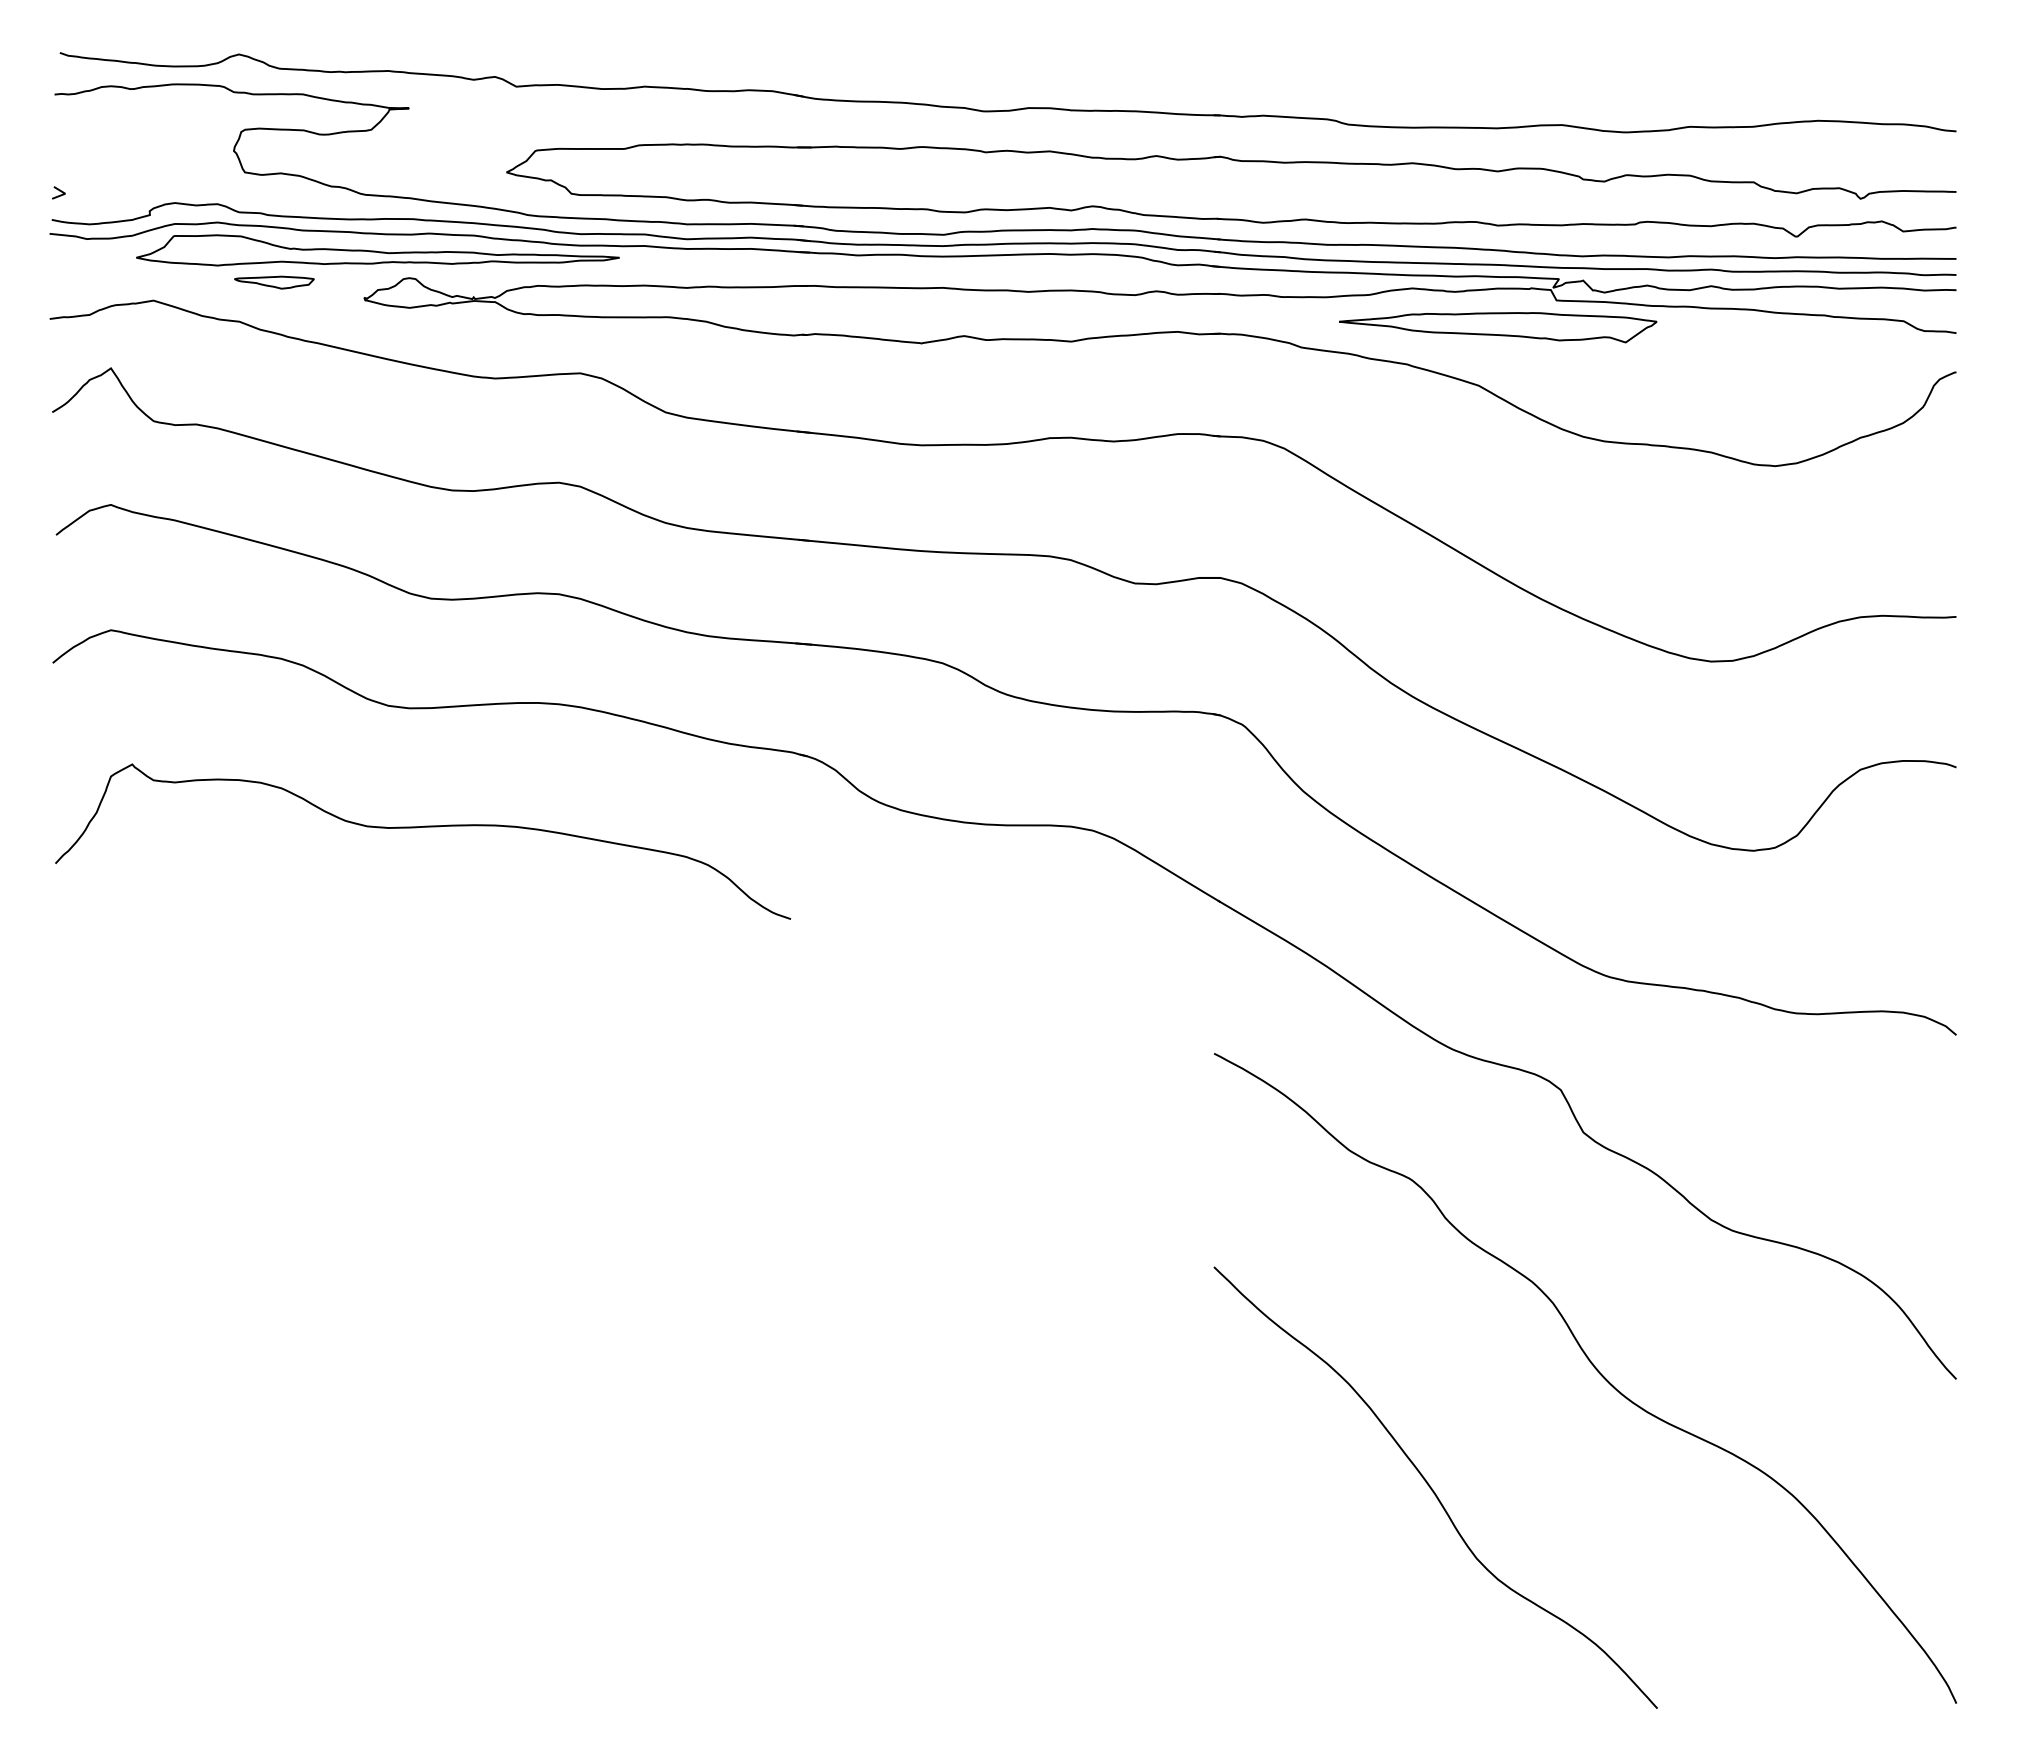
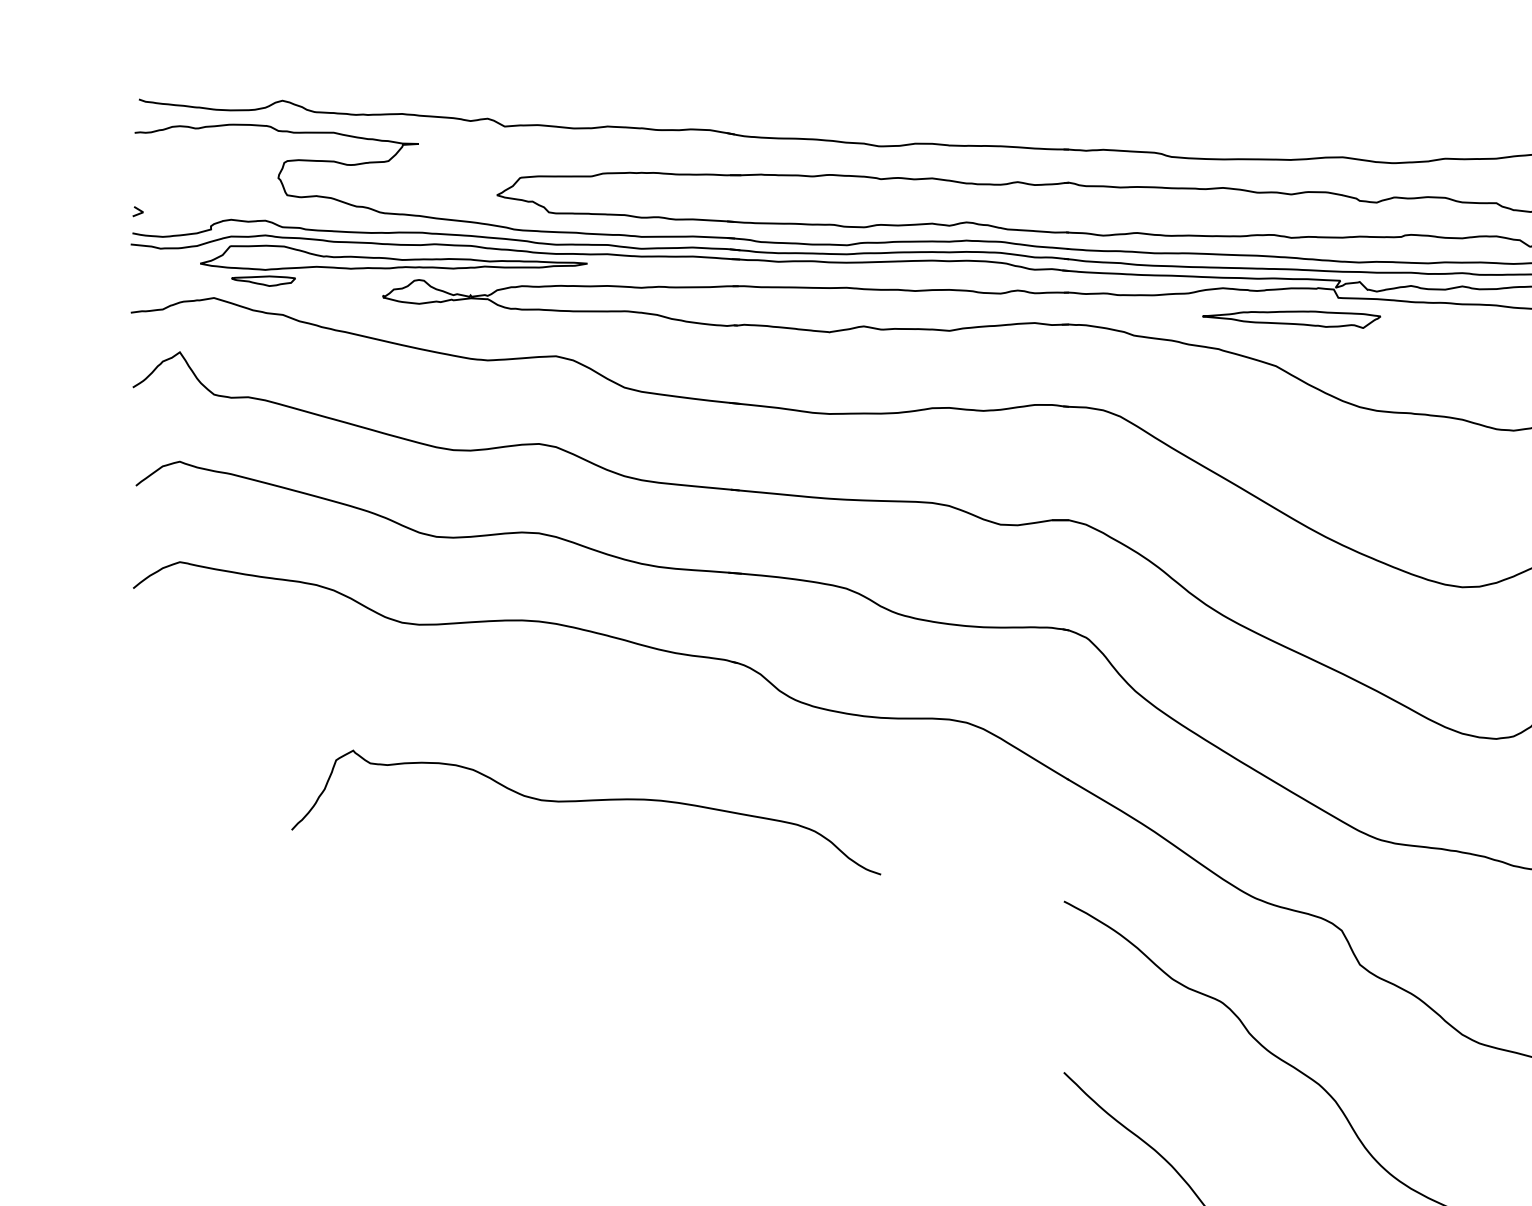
part: (274, 282) -> (263, 281), moved
part: (1498, 327) -> (1291, 319), size x0.7
curve: (423, 827) -> (586, 801), moved

